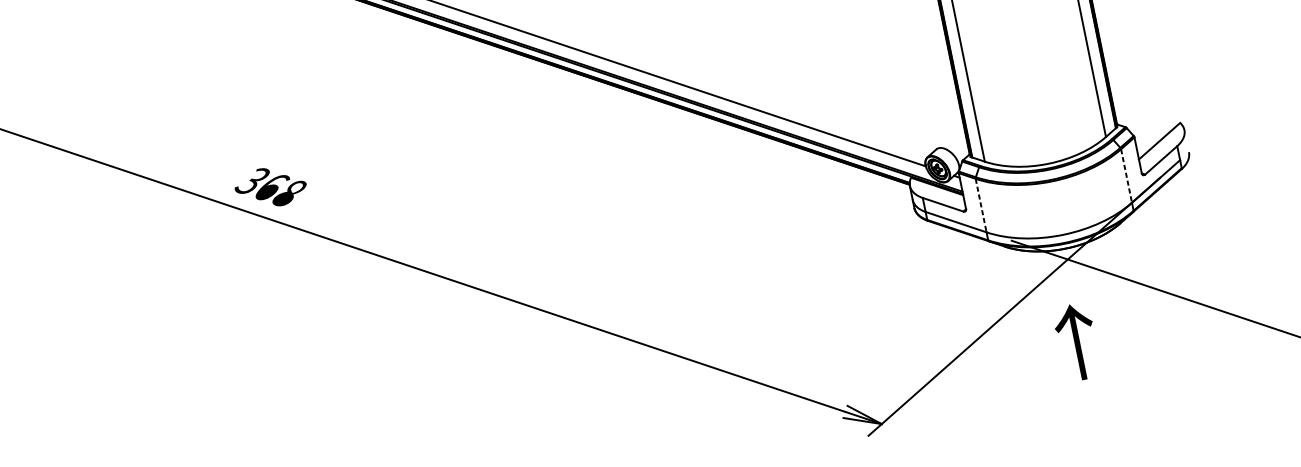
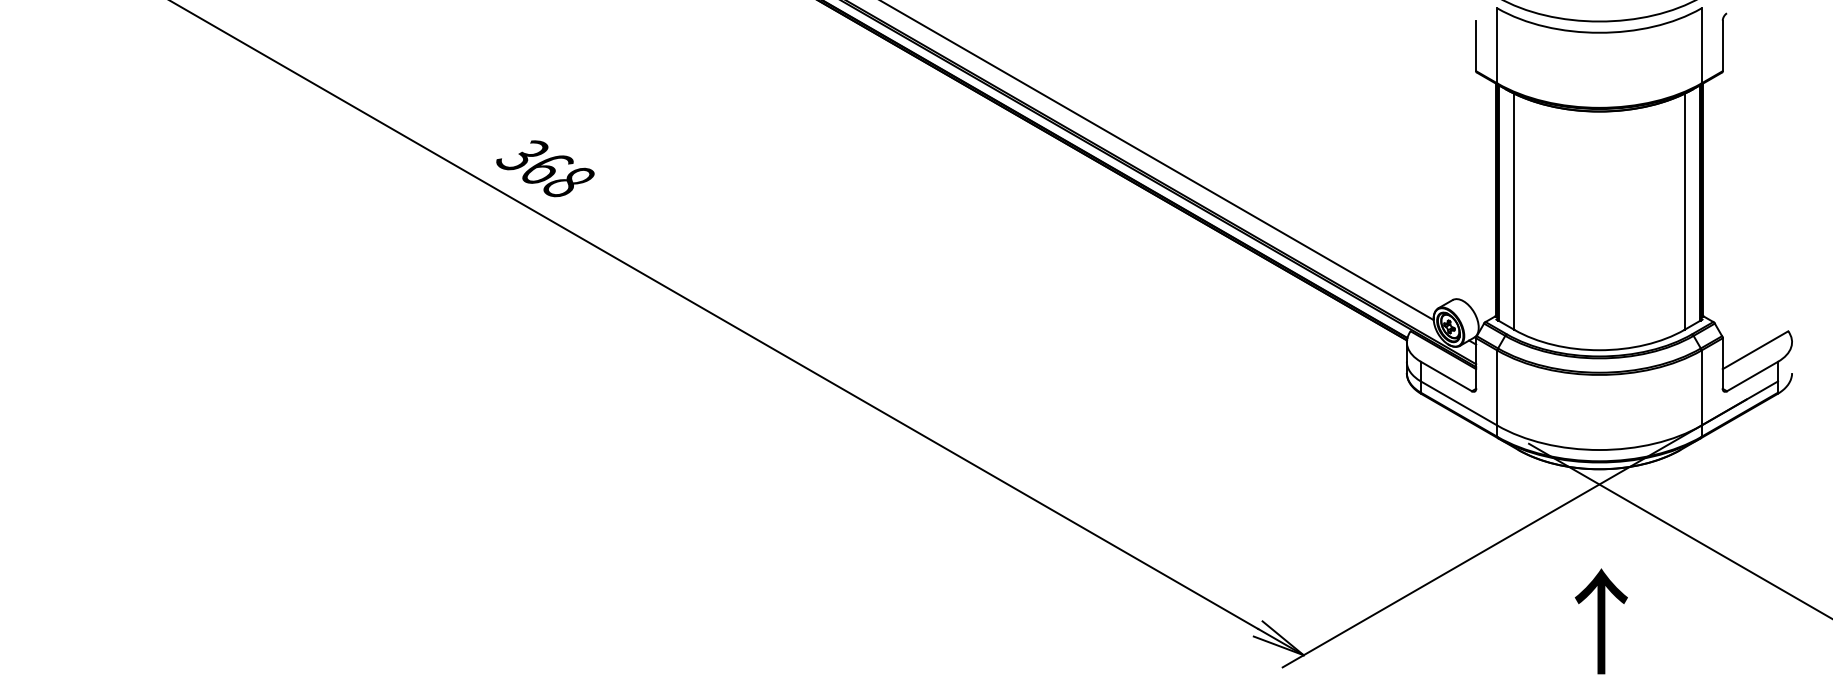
line: (1126, 176) -> (1701, 388), dashed -> solid
line: (981, 205) -> (1497, 388), dashed -> solid
text: (1076, 342) -> (1600, 621), moved

